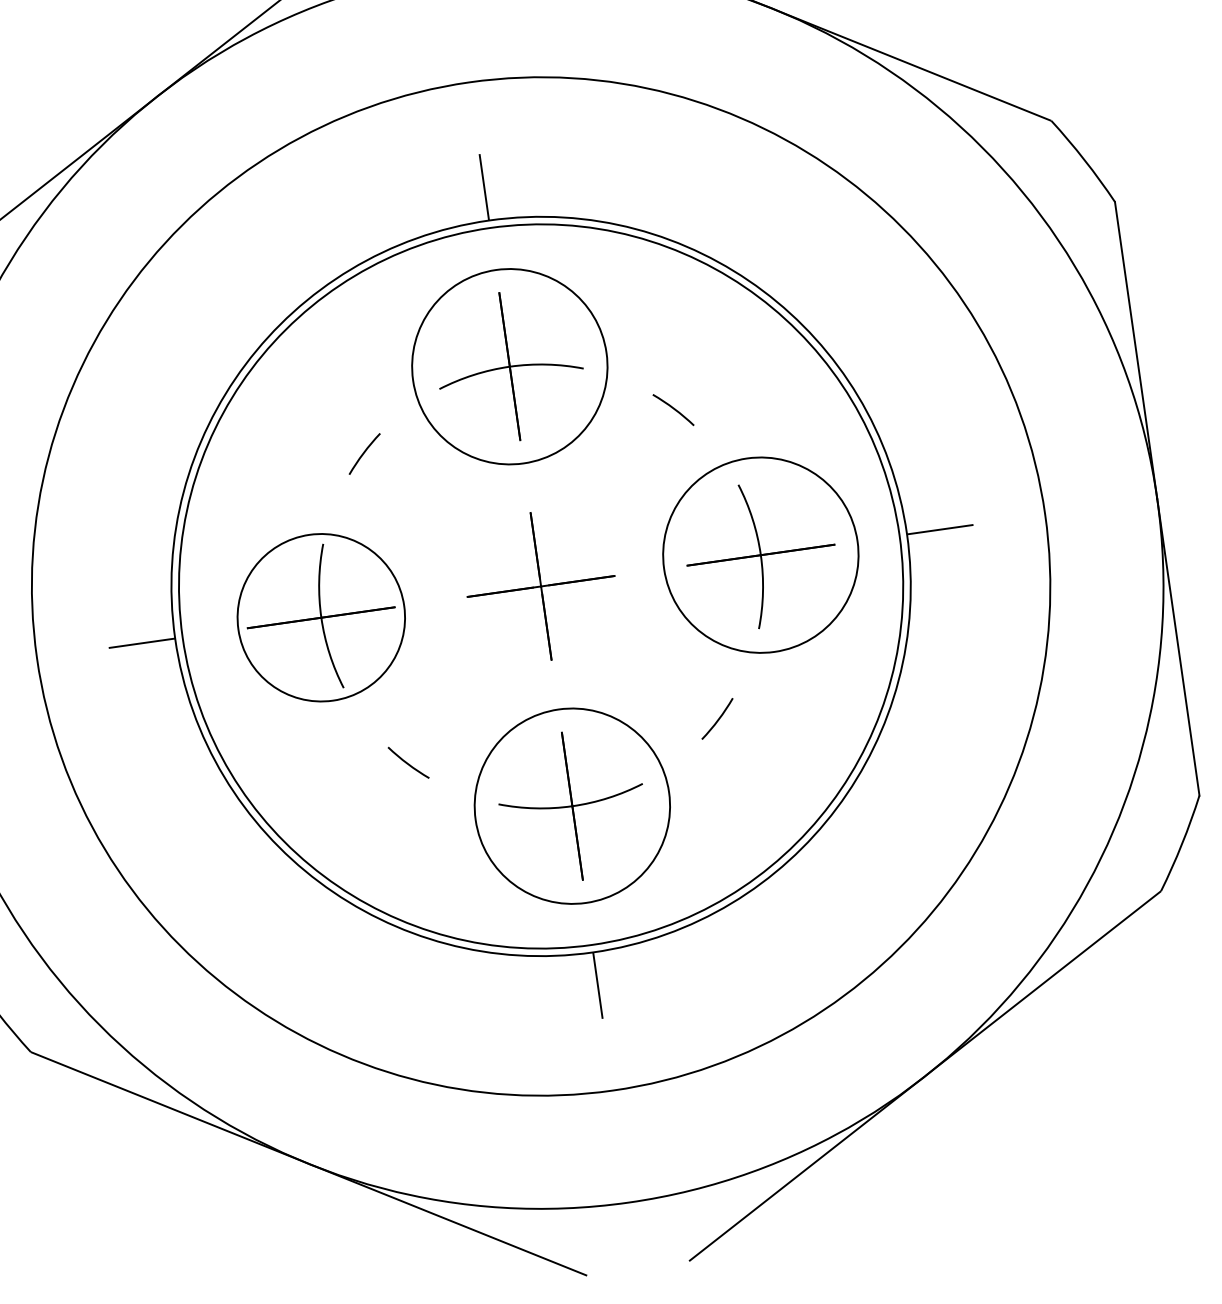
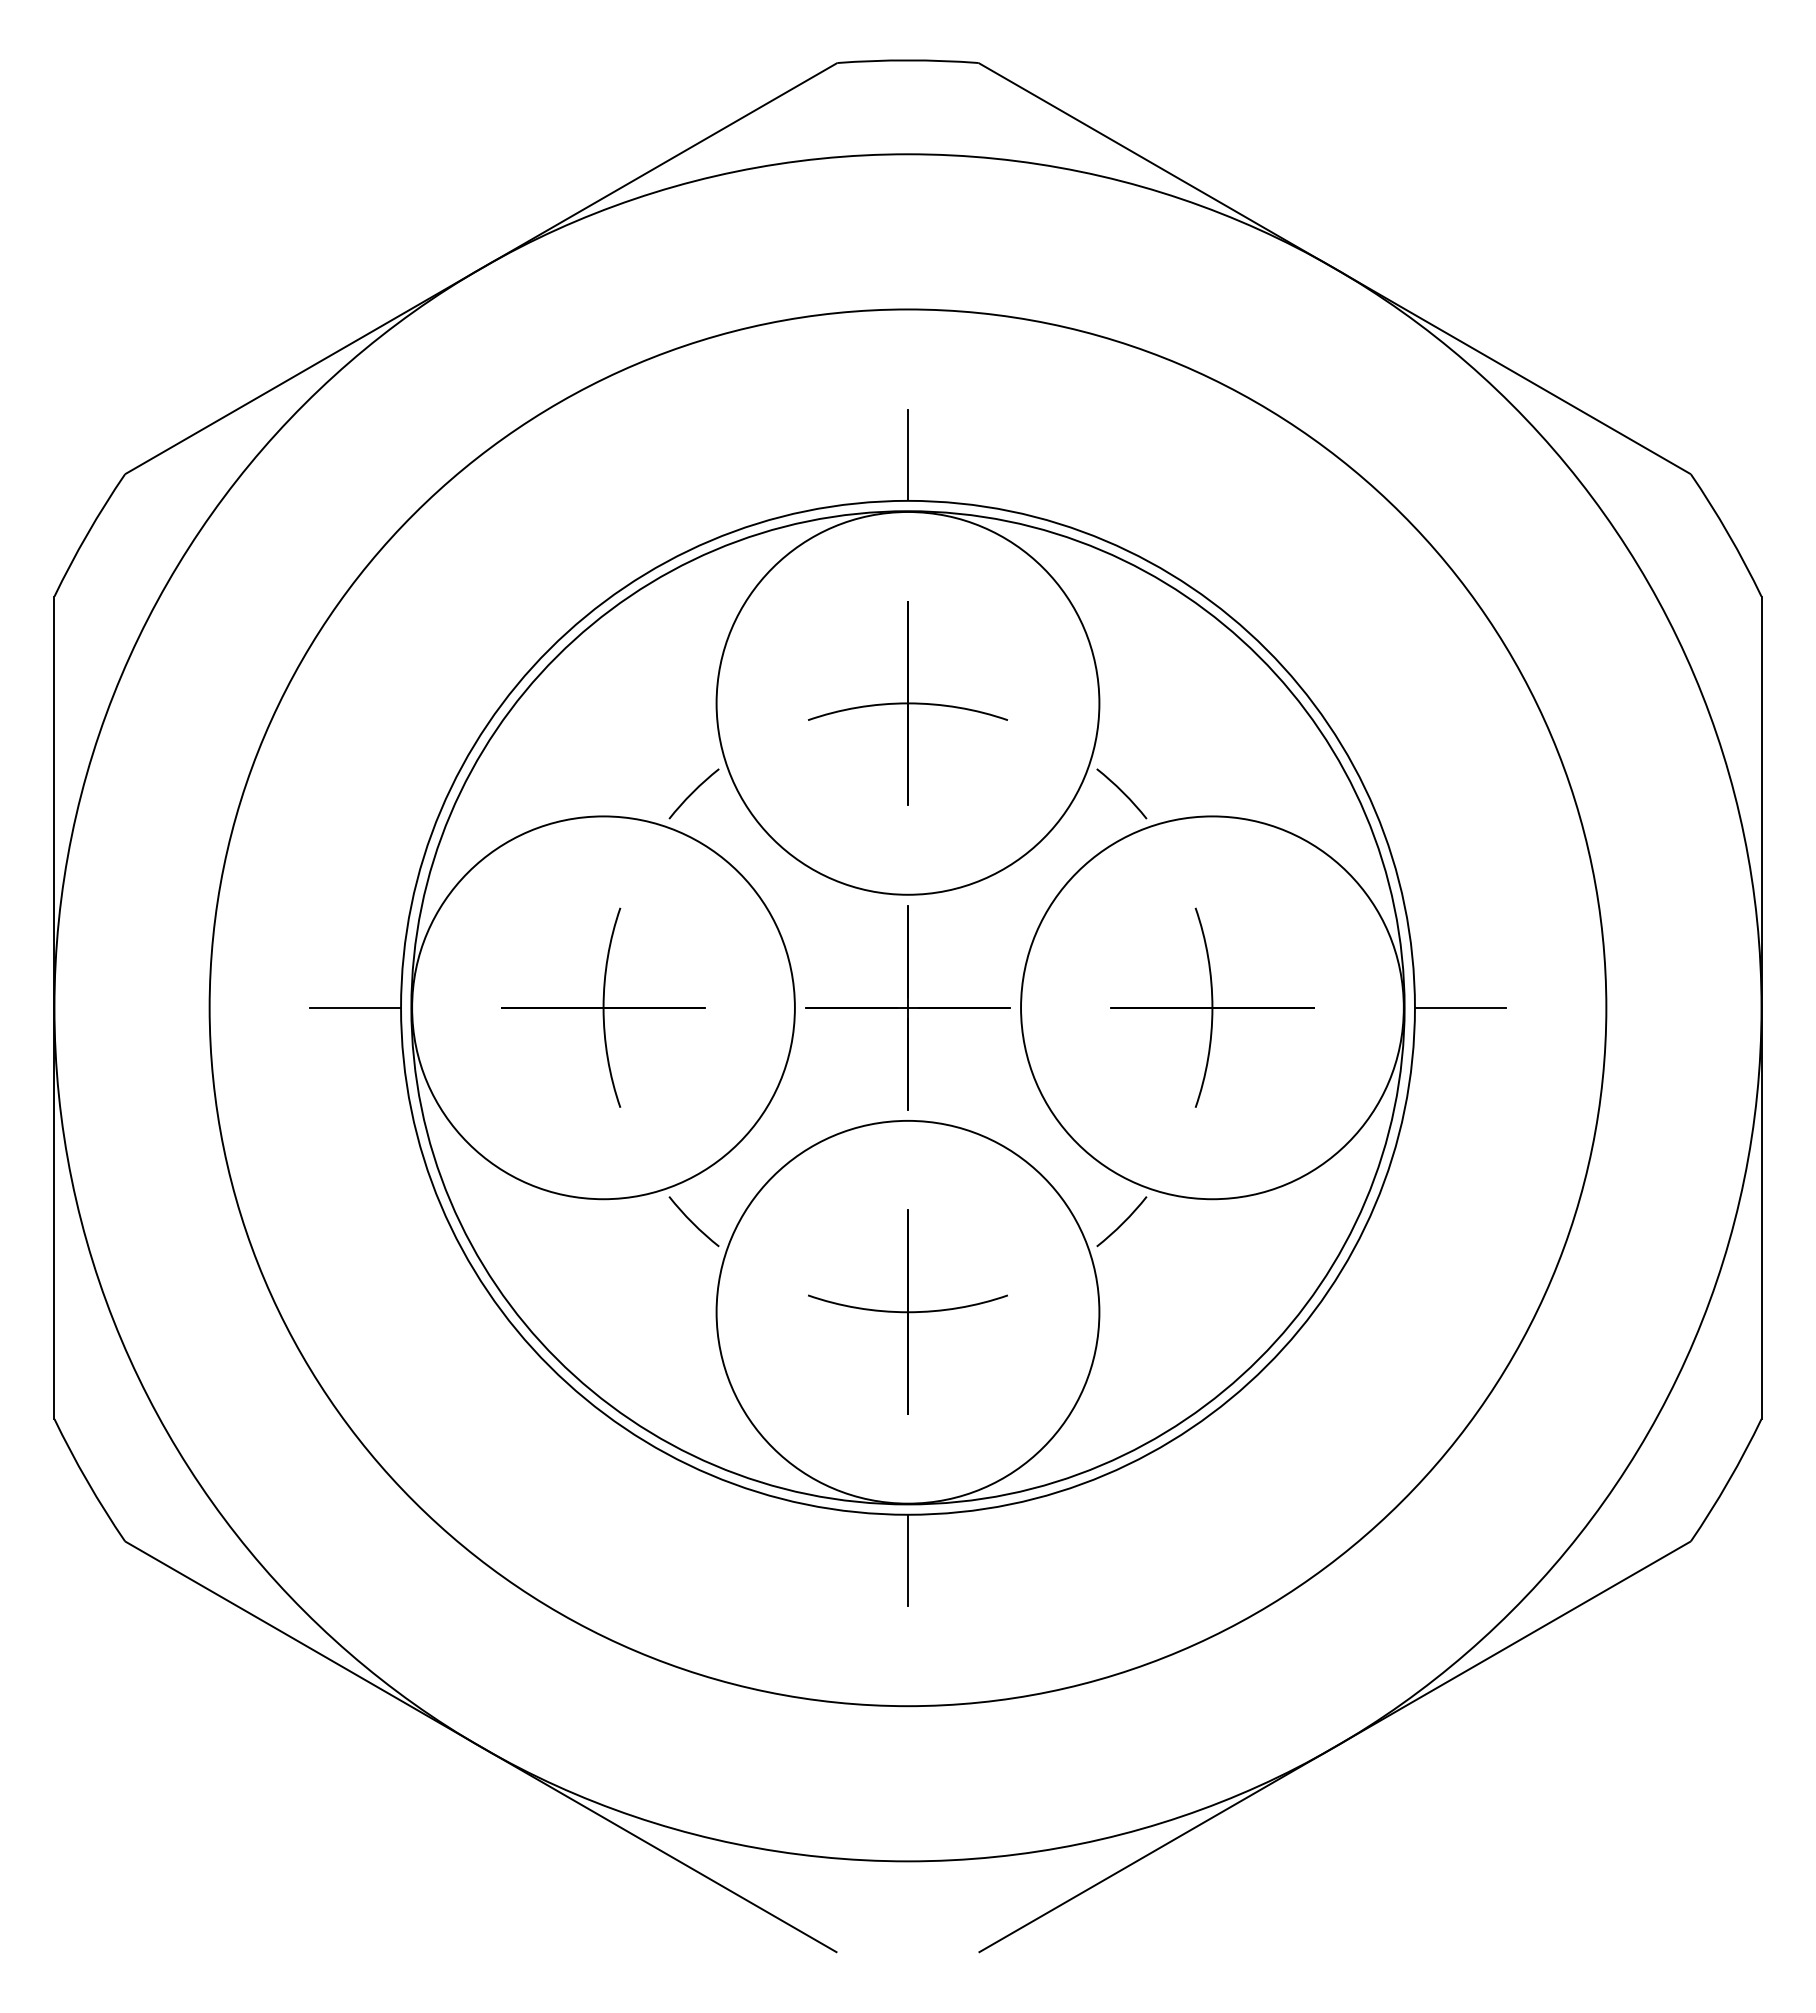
circle: (509, 366) -> (907, 703), size x1.43
circle: (760, 554) -> (1212, 1007), size x1.43
circle: (321, 617) -> (603, 1007), size x1.67
circle: (571, 805) -> (907, 1311), size x1.43

